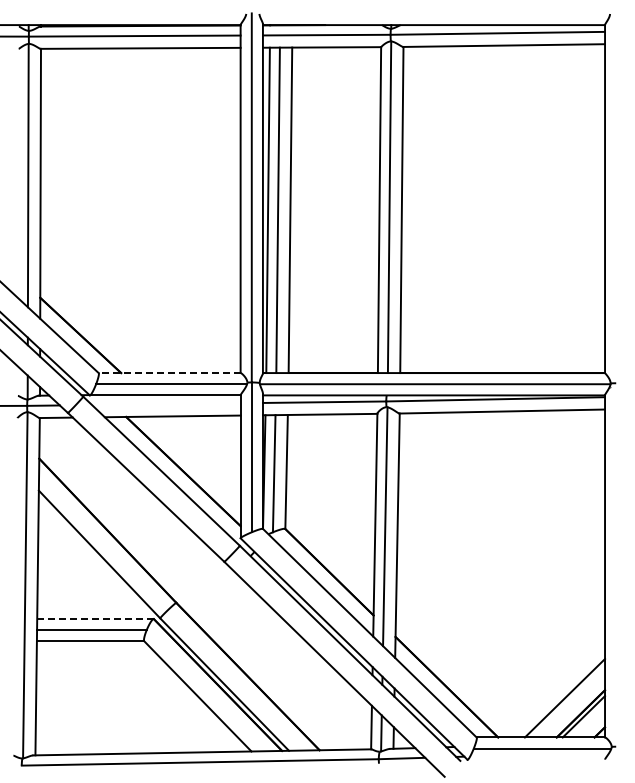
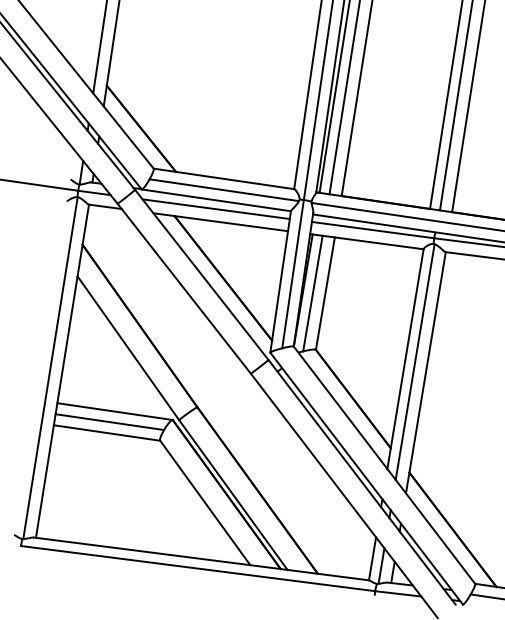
line: (169, 373) -> (223, 179), dashed -> solid
line: (166, 404) -> (216, 209), added
line: (95, 619) -> (115, 412), dashed -> solid

